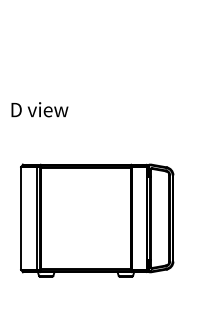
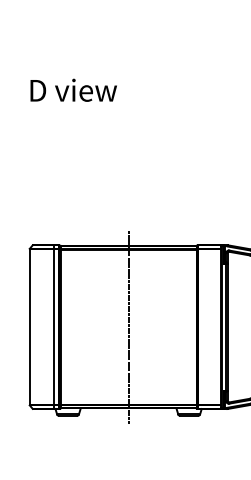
text: (39, 109) -> (73, 89), moved
line: (86, 217) -> (129, 325), added

